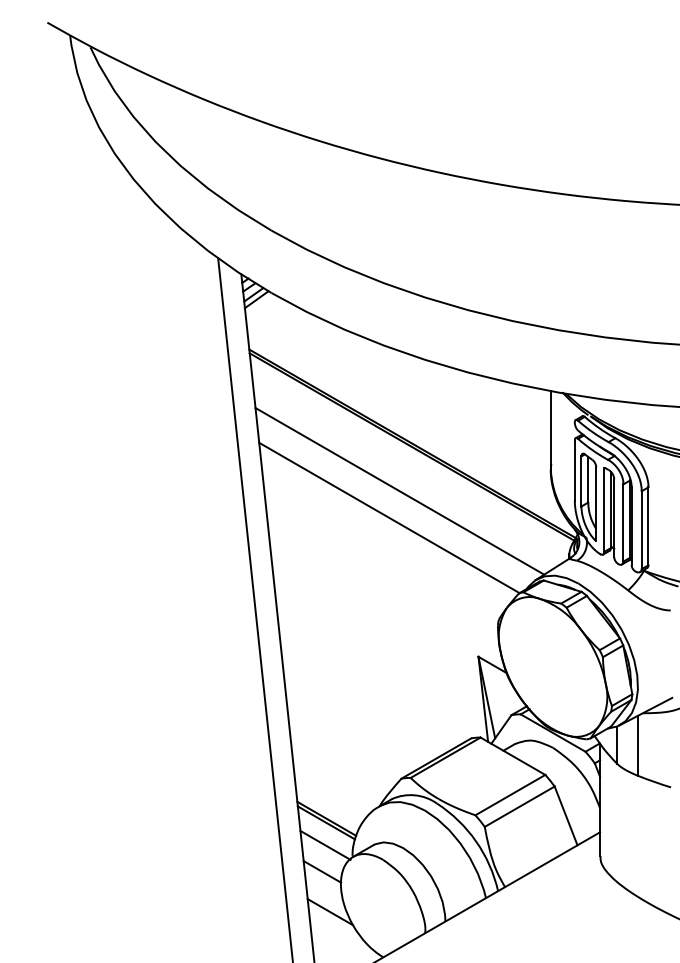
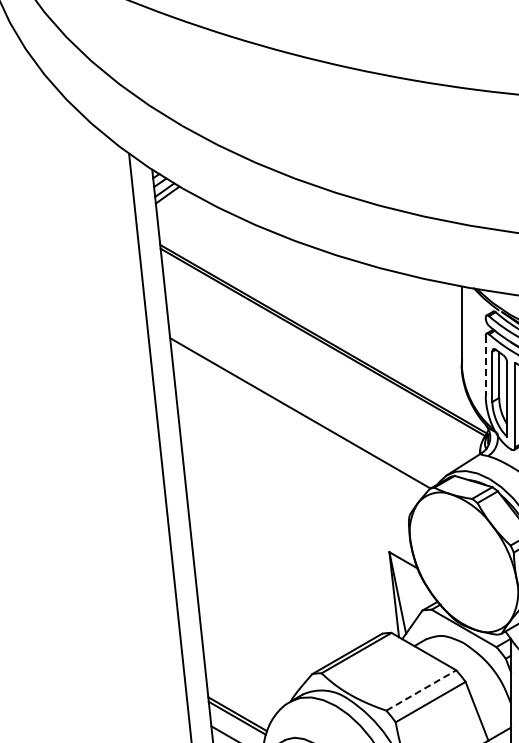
line: (574, 470) -> (485, 365), solid -> dashed
line: (399, 491) -> (310, 386), removed
line: (510, 794) -> (421, 689), solid -> dashed

